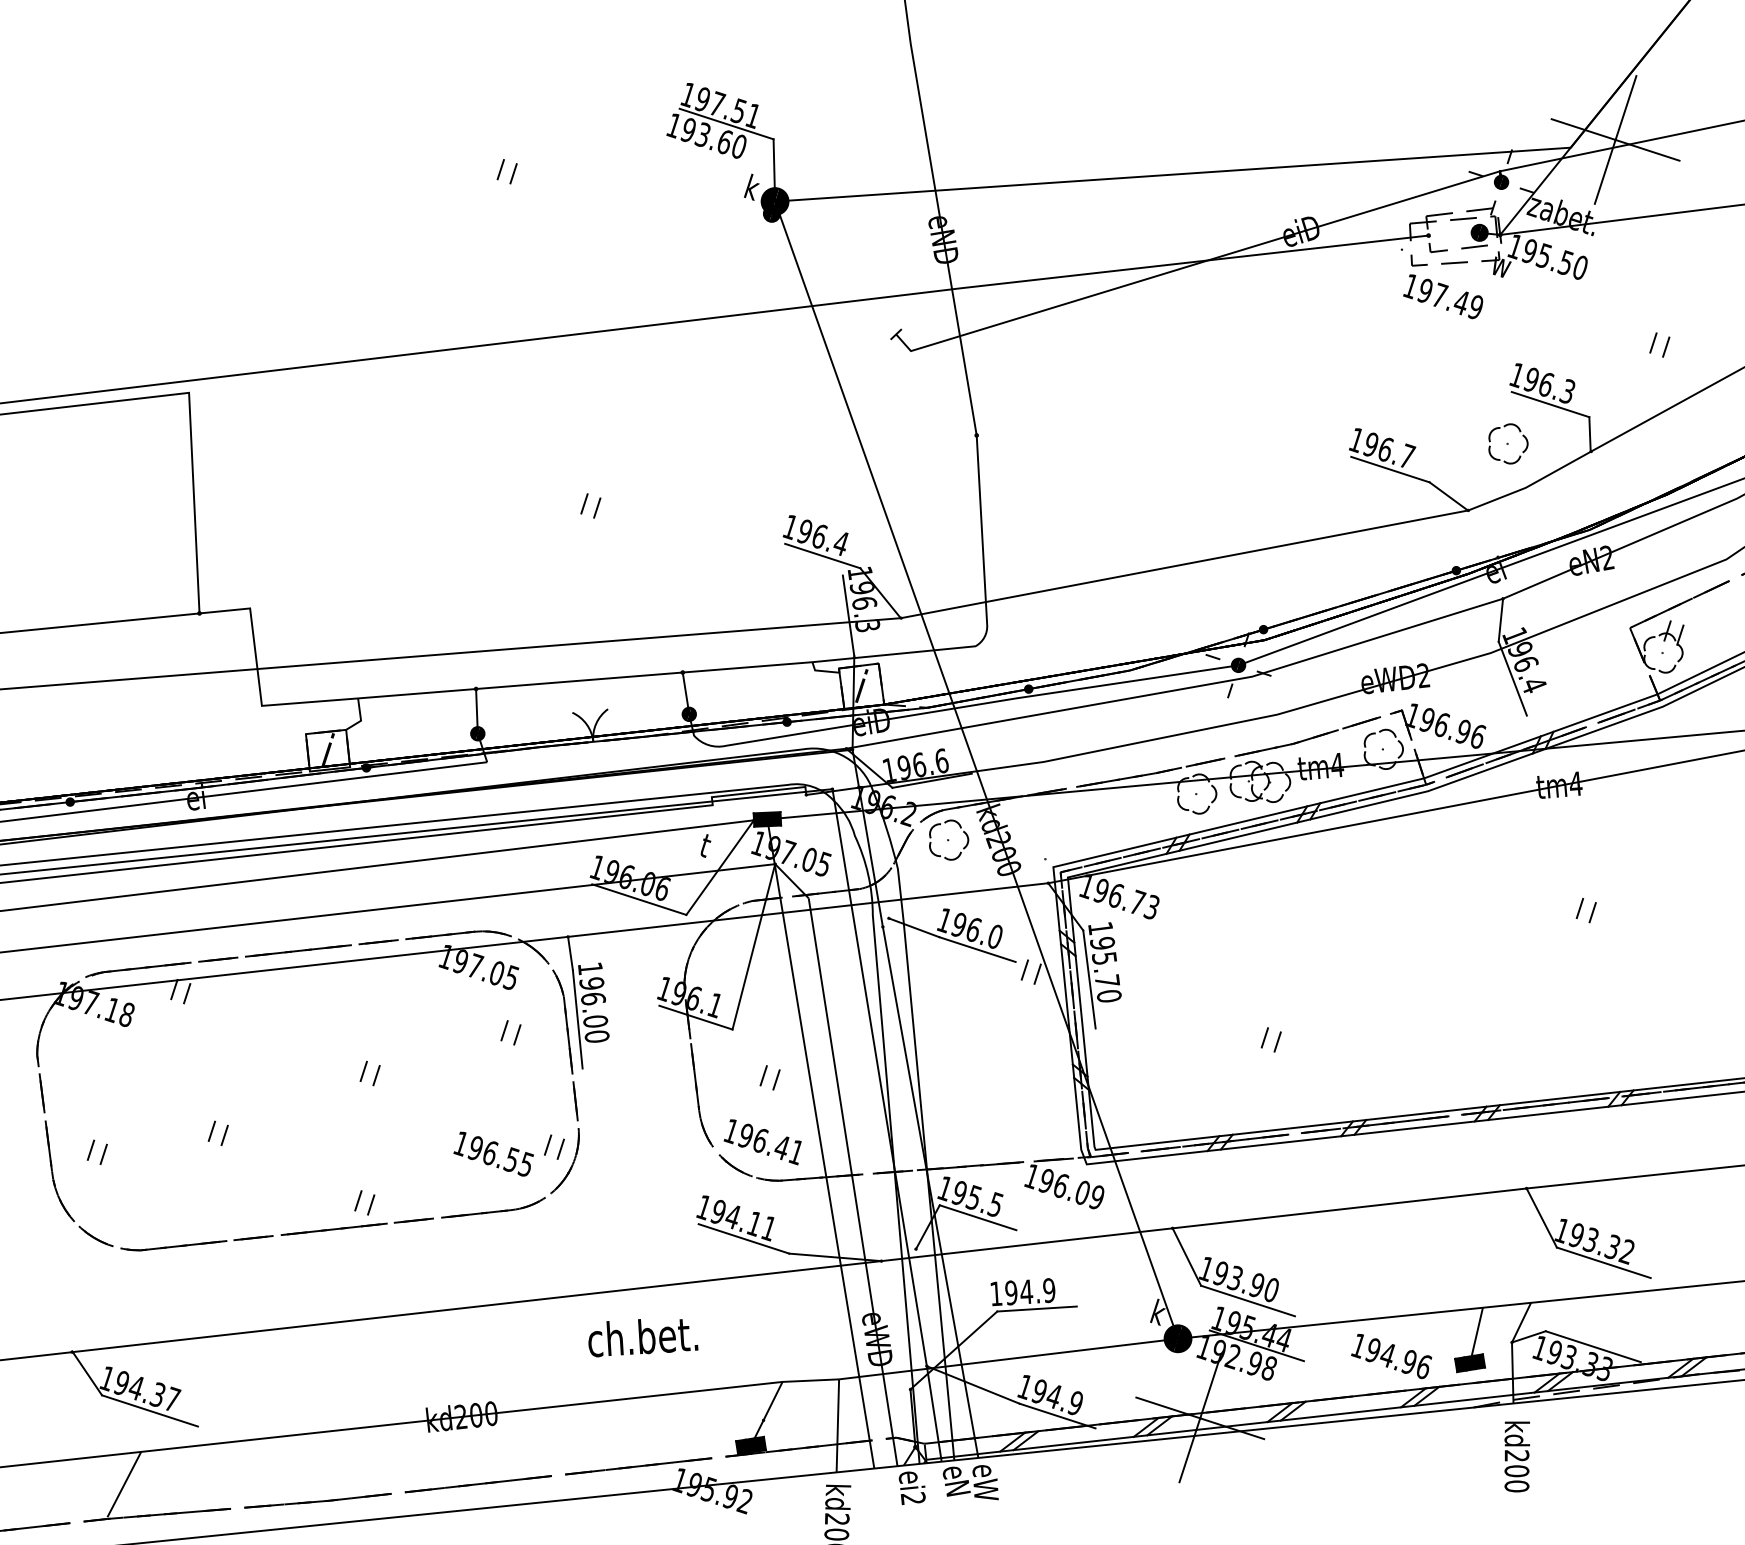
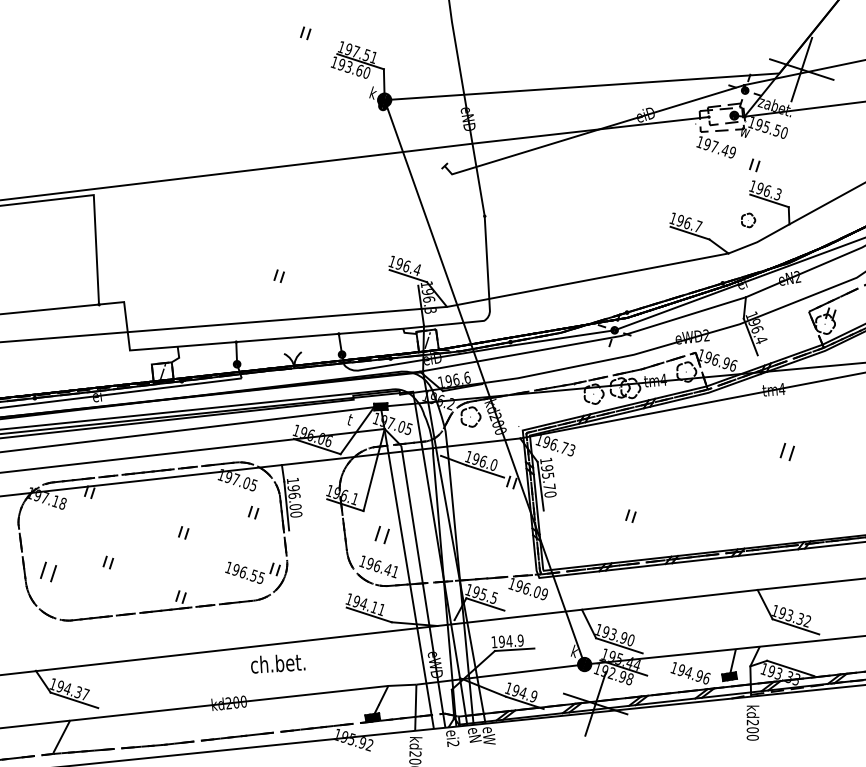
part: (506, 172) -> (305, 33), moved
part: (1659, 345) -> (754, 165), moved
part: (1508, 444) -> (748, 220), size x0.7
part: (589, 504) -> (278, 275), moved
part: (1584, 909) -> (786, 451), size x1.4
part: (768, 1076) -> (381, 534), size x1.4
part: (95, 1151) -> (47, 571), size x1.6
text: (643, 1336) -> (278, 663), moved

